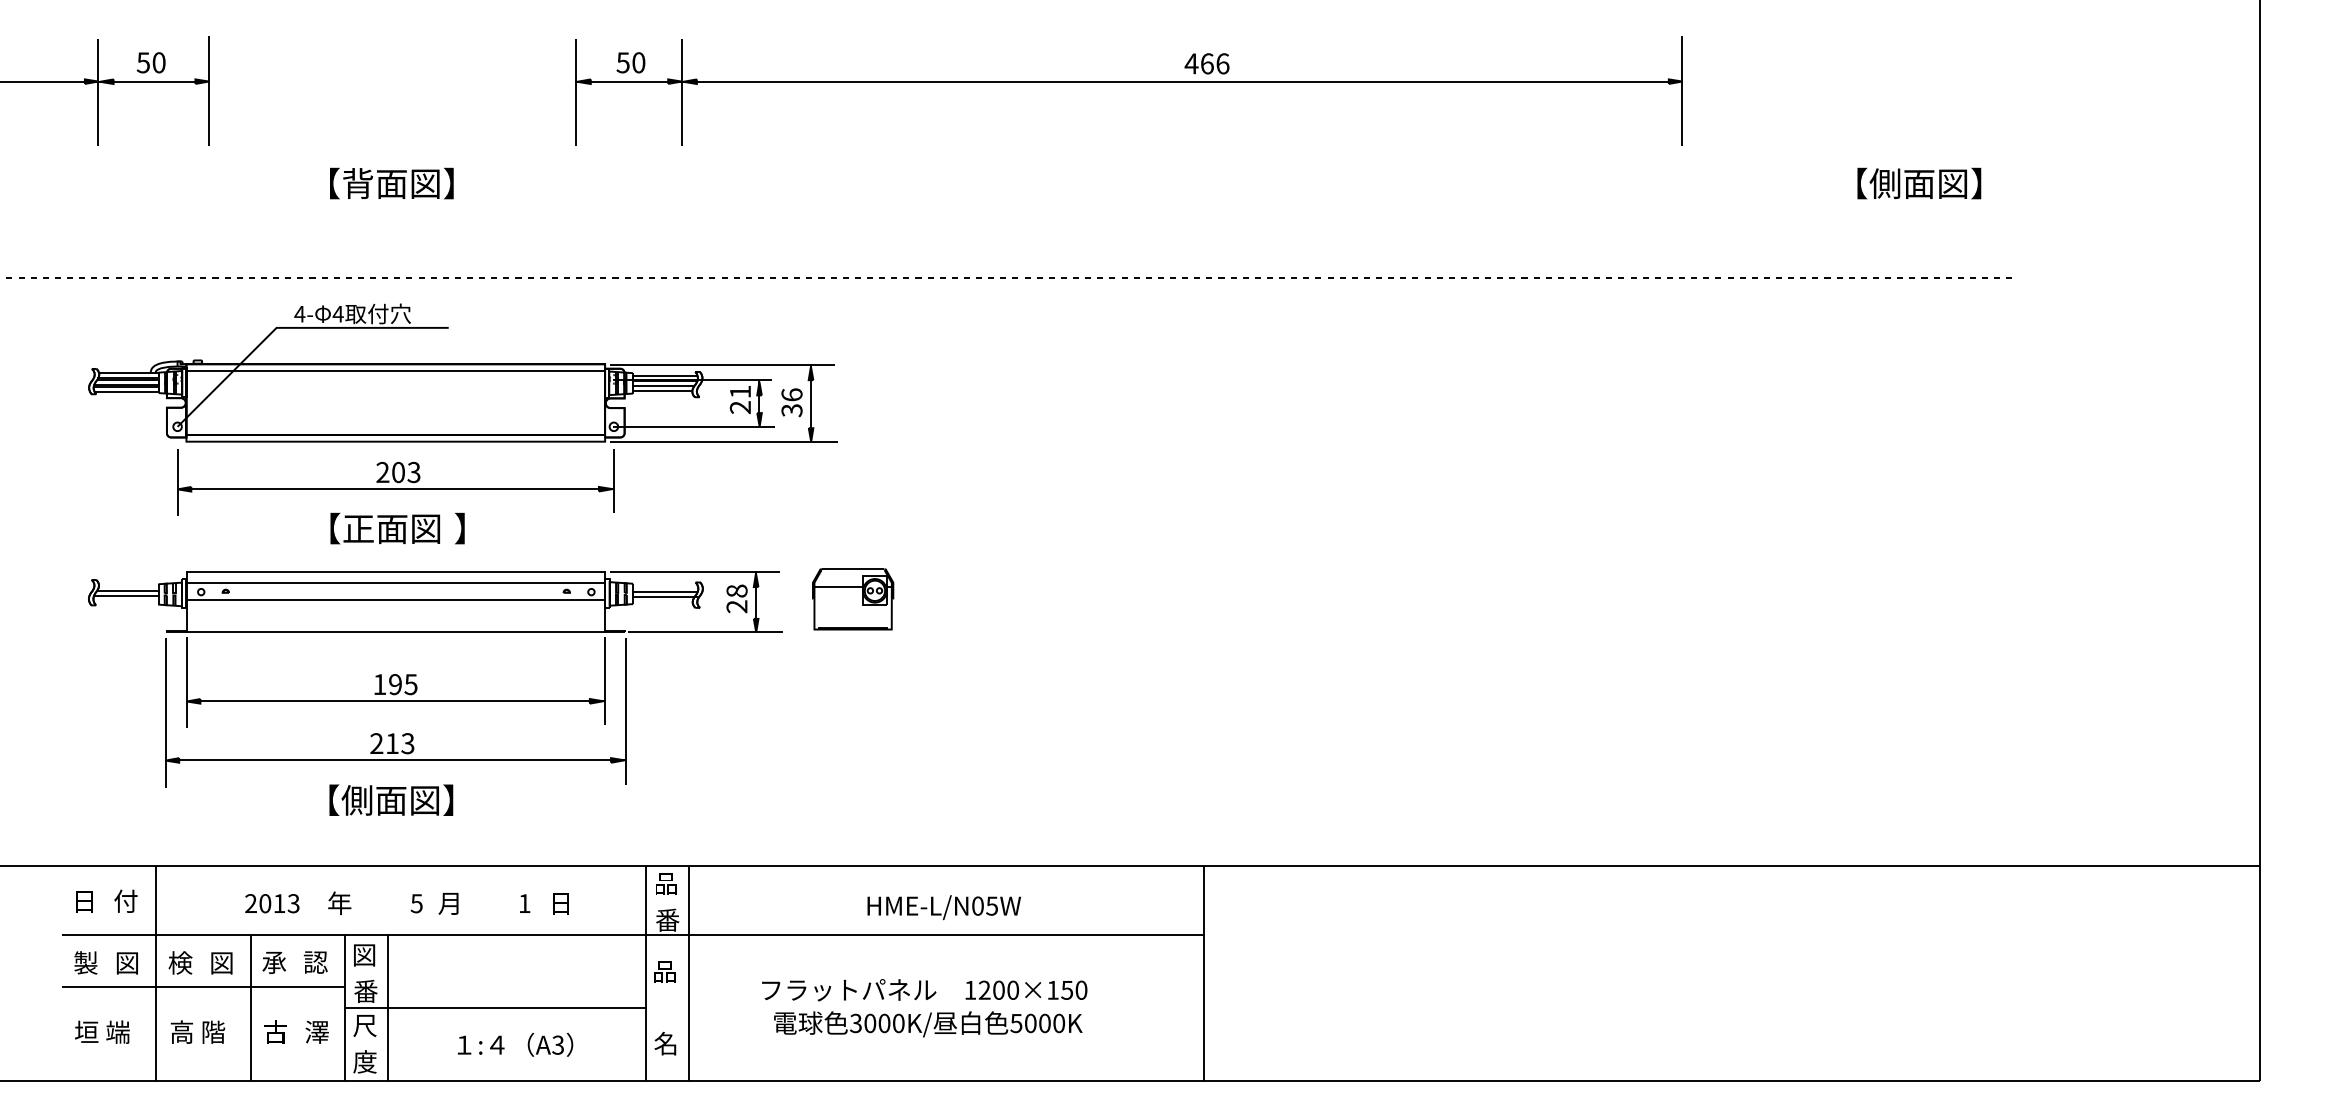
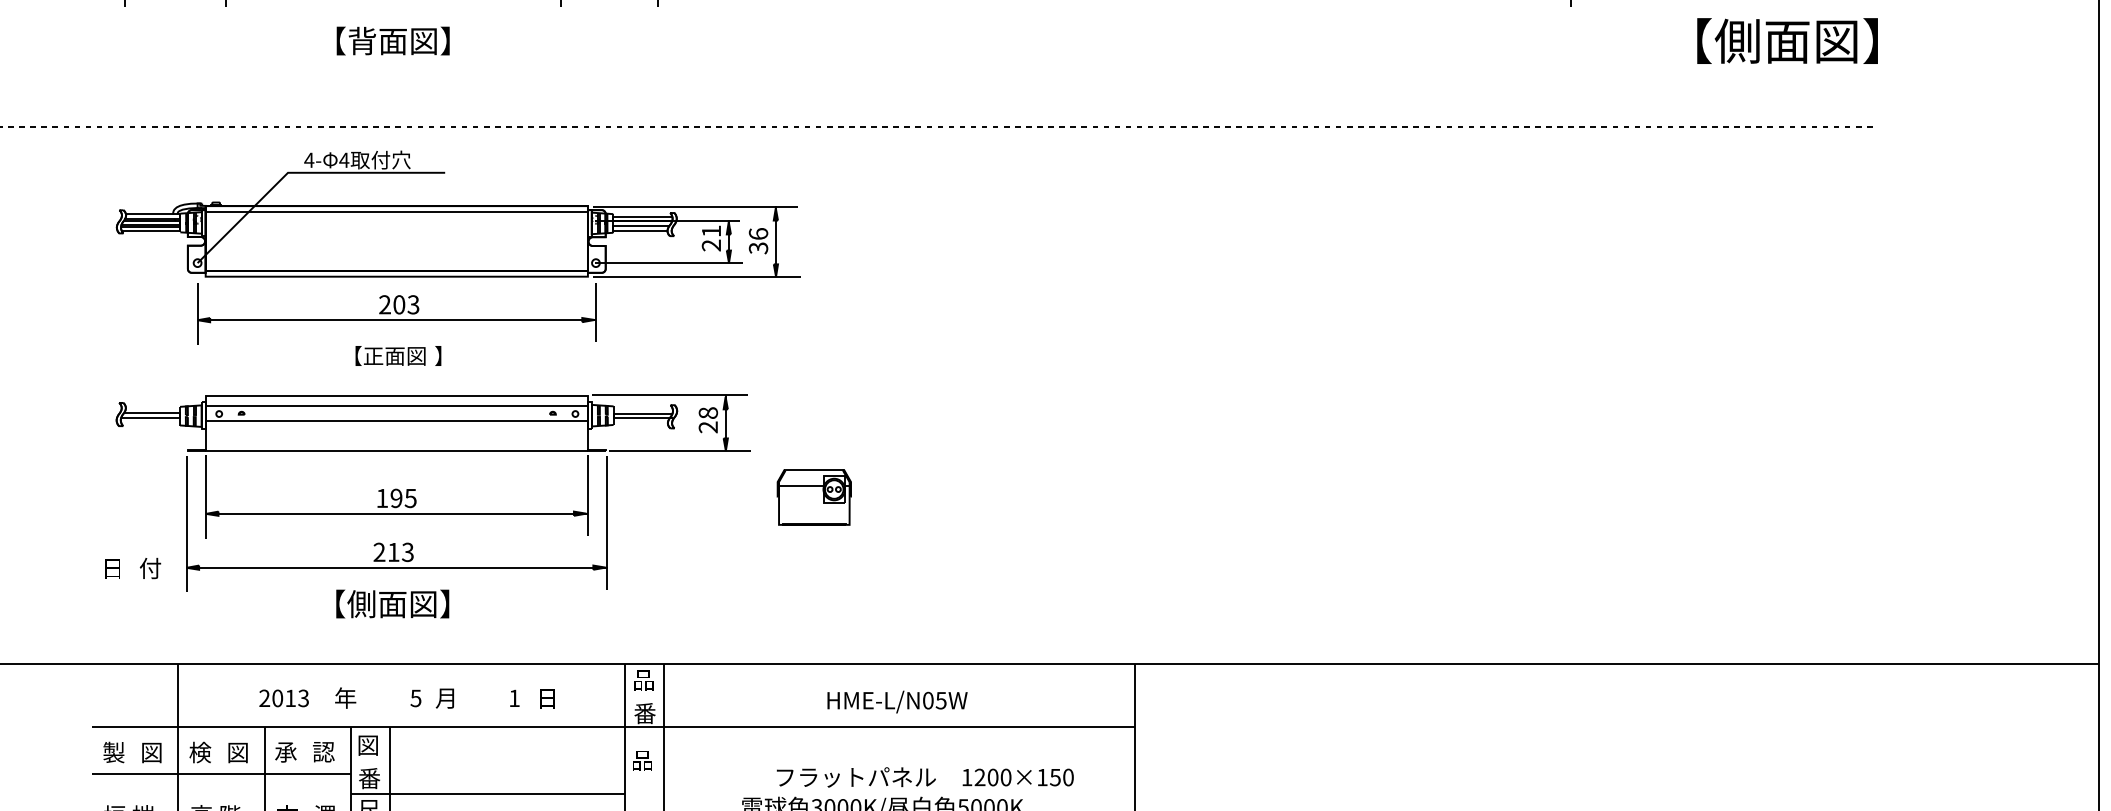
part: (1919, 183) -> (1787, 40), size x1.6
part: (397, 528) -> (398, 355), size x0.7
part: (853, 599) -> (814, 497), moved
part: (114, 900) -> (140, 567), moved
text: (924, 990) -> (925, 777), moved

